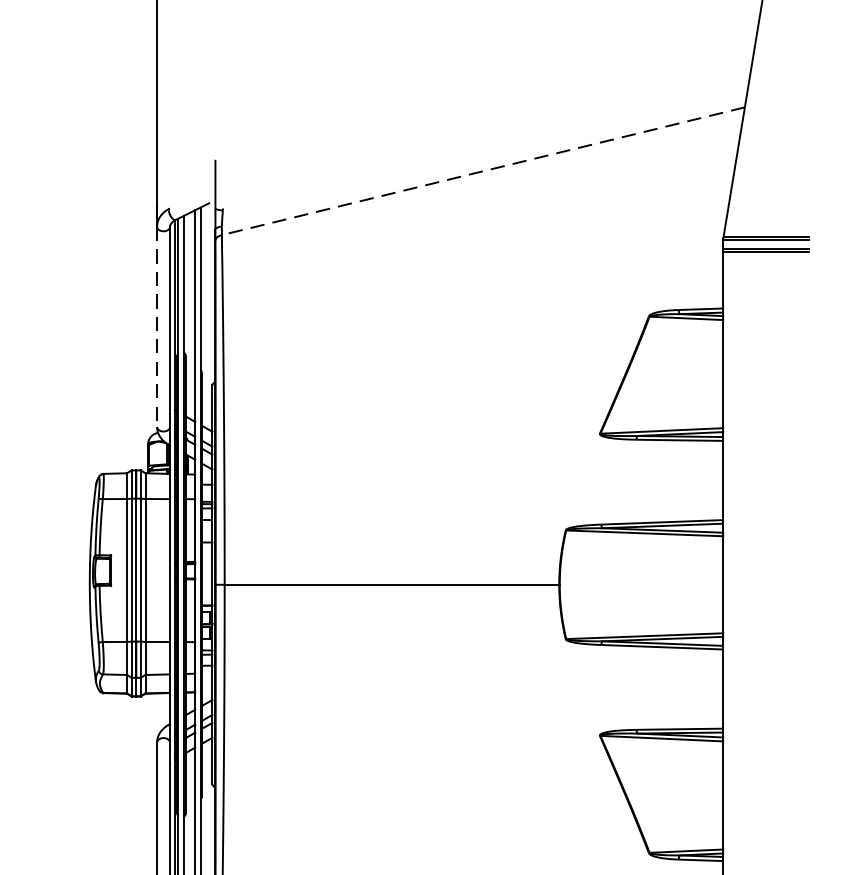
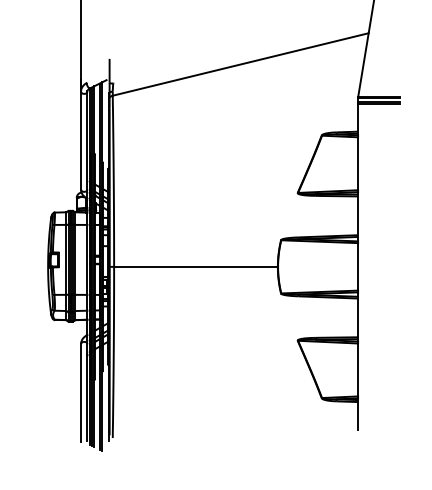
line: (482, 171) -> (240, 64), dashed -> solid
line: (158, 326) -> (81, 140), dashed -> solid

